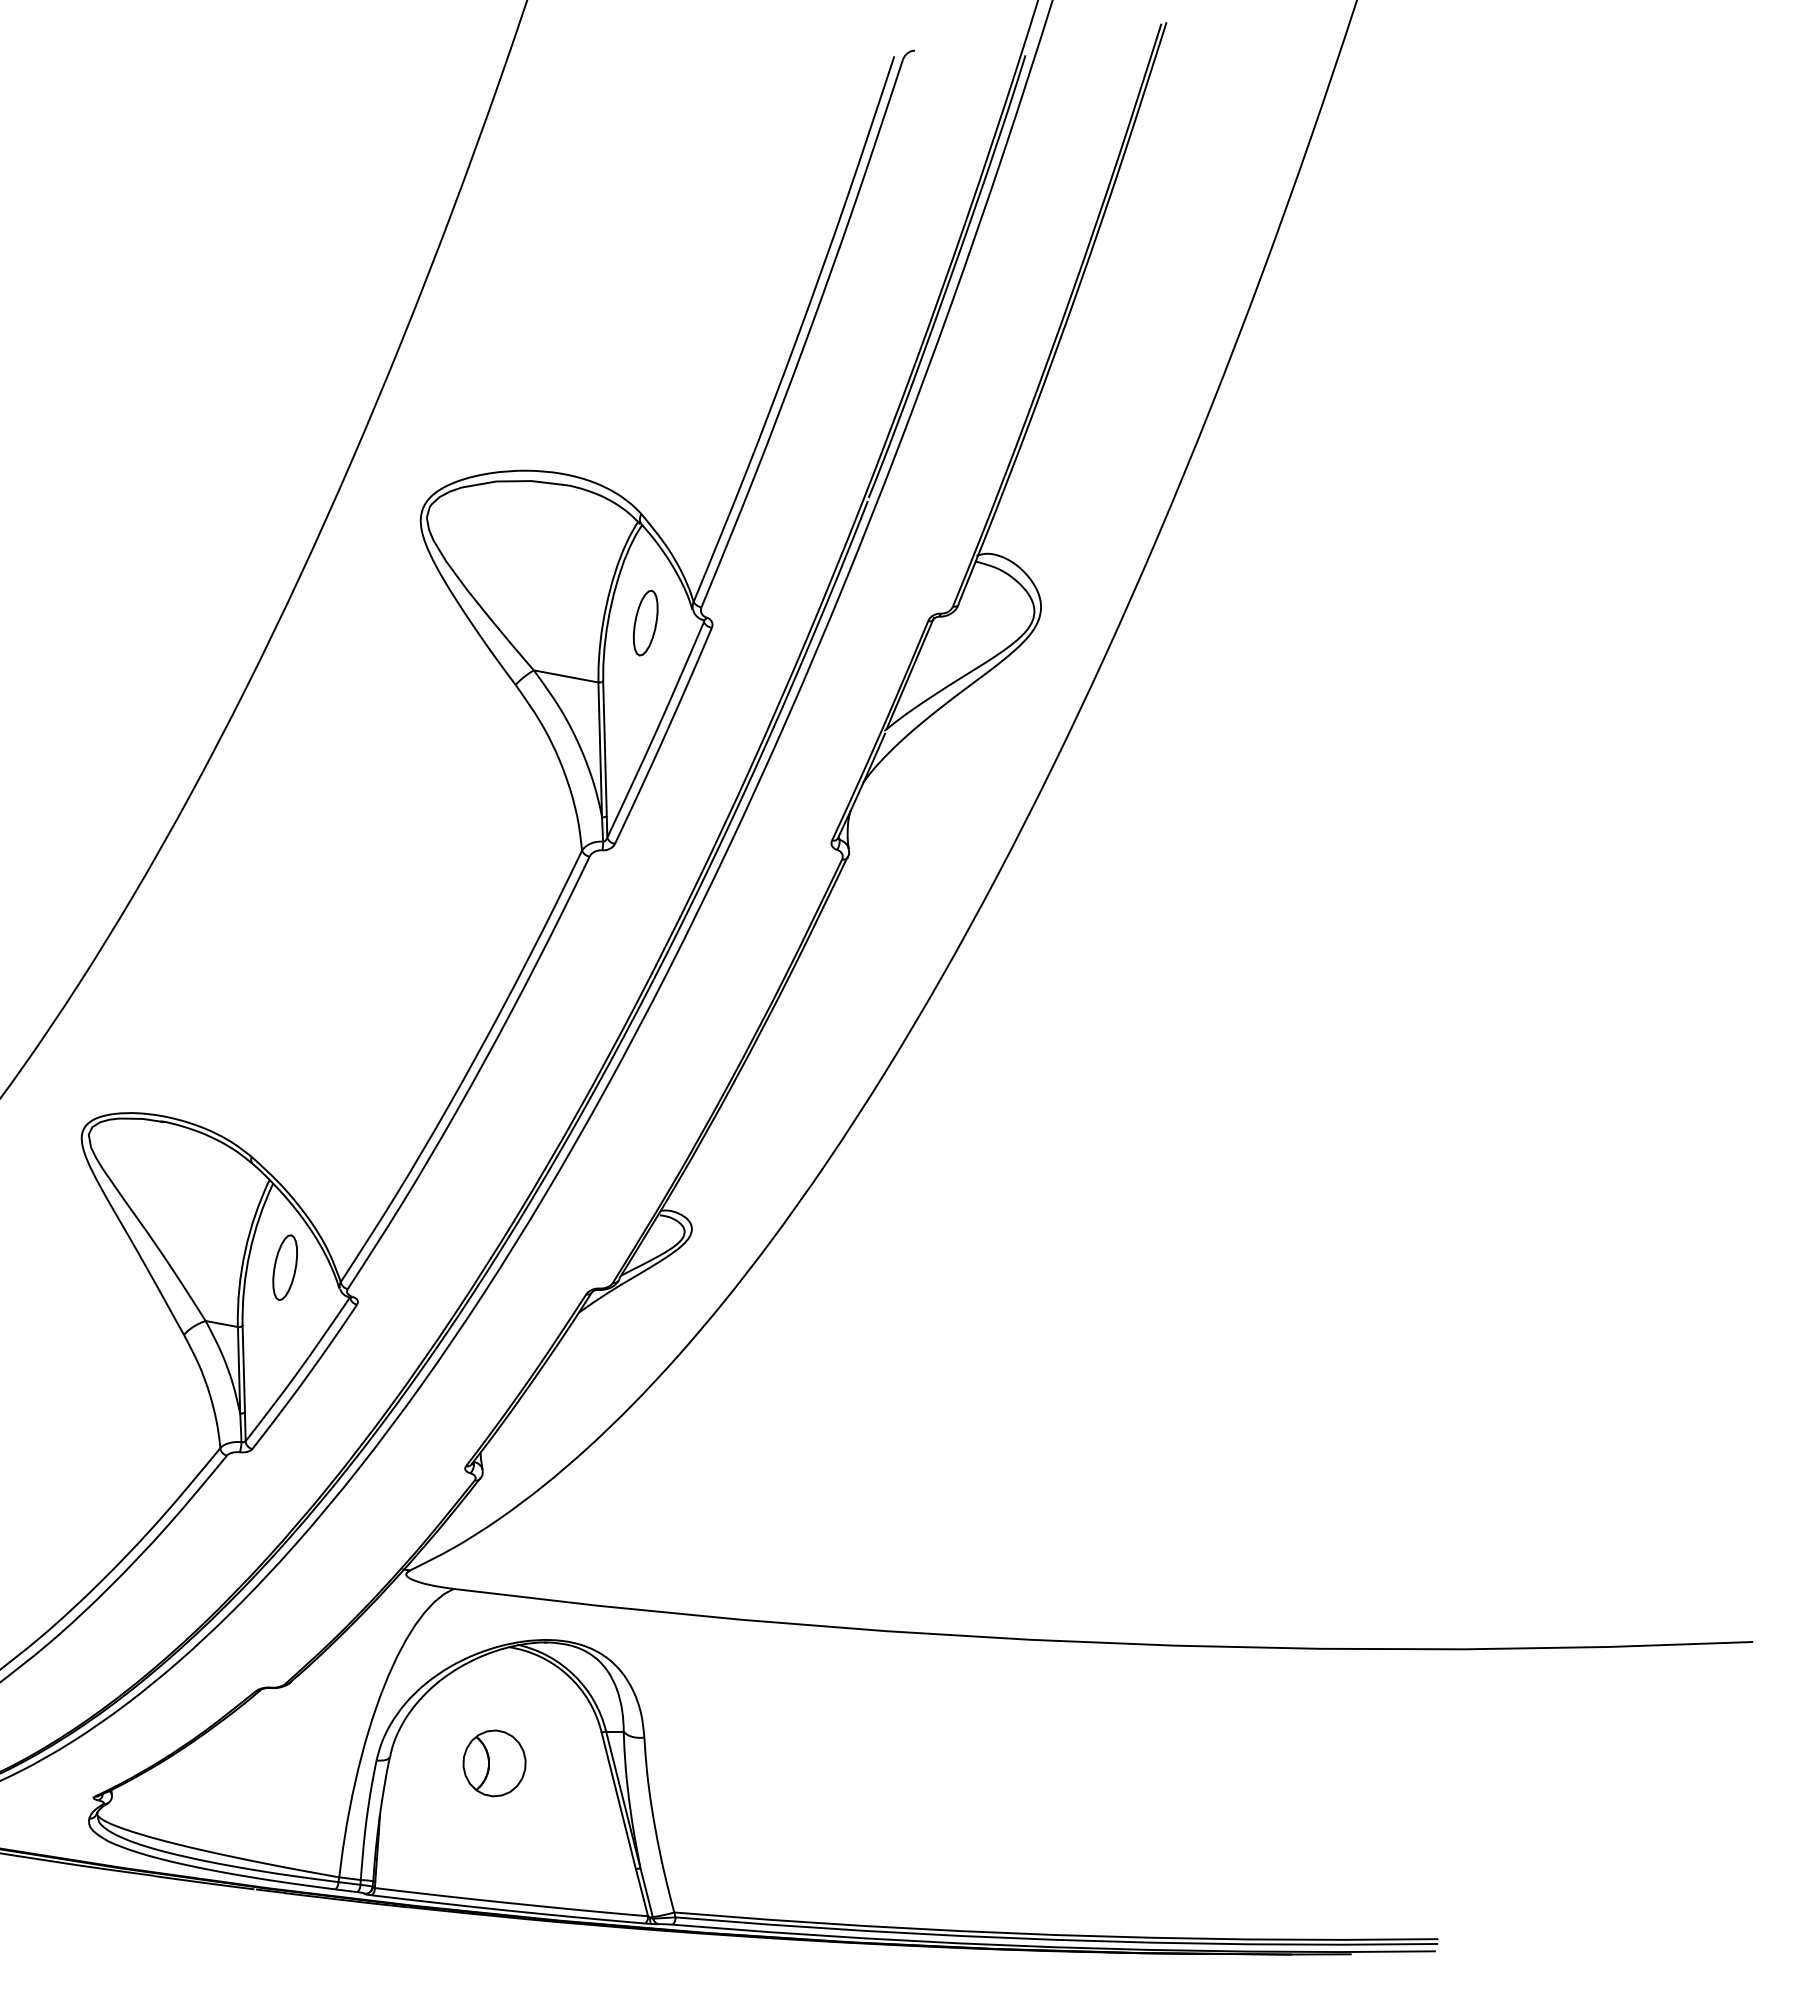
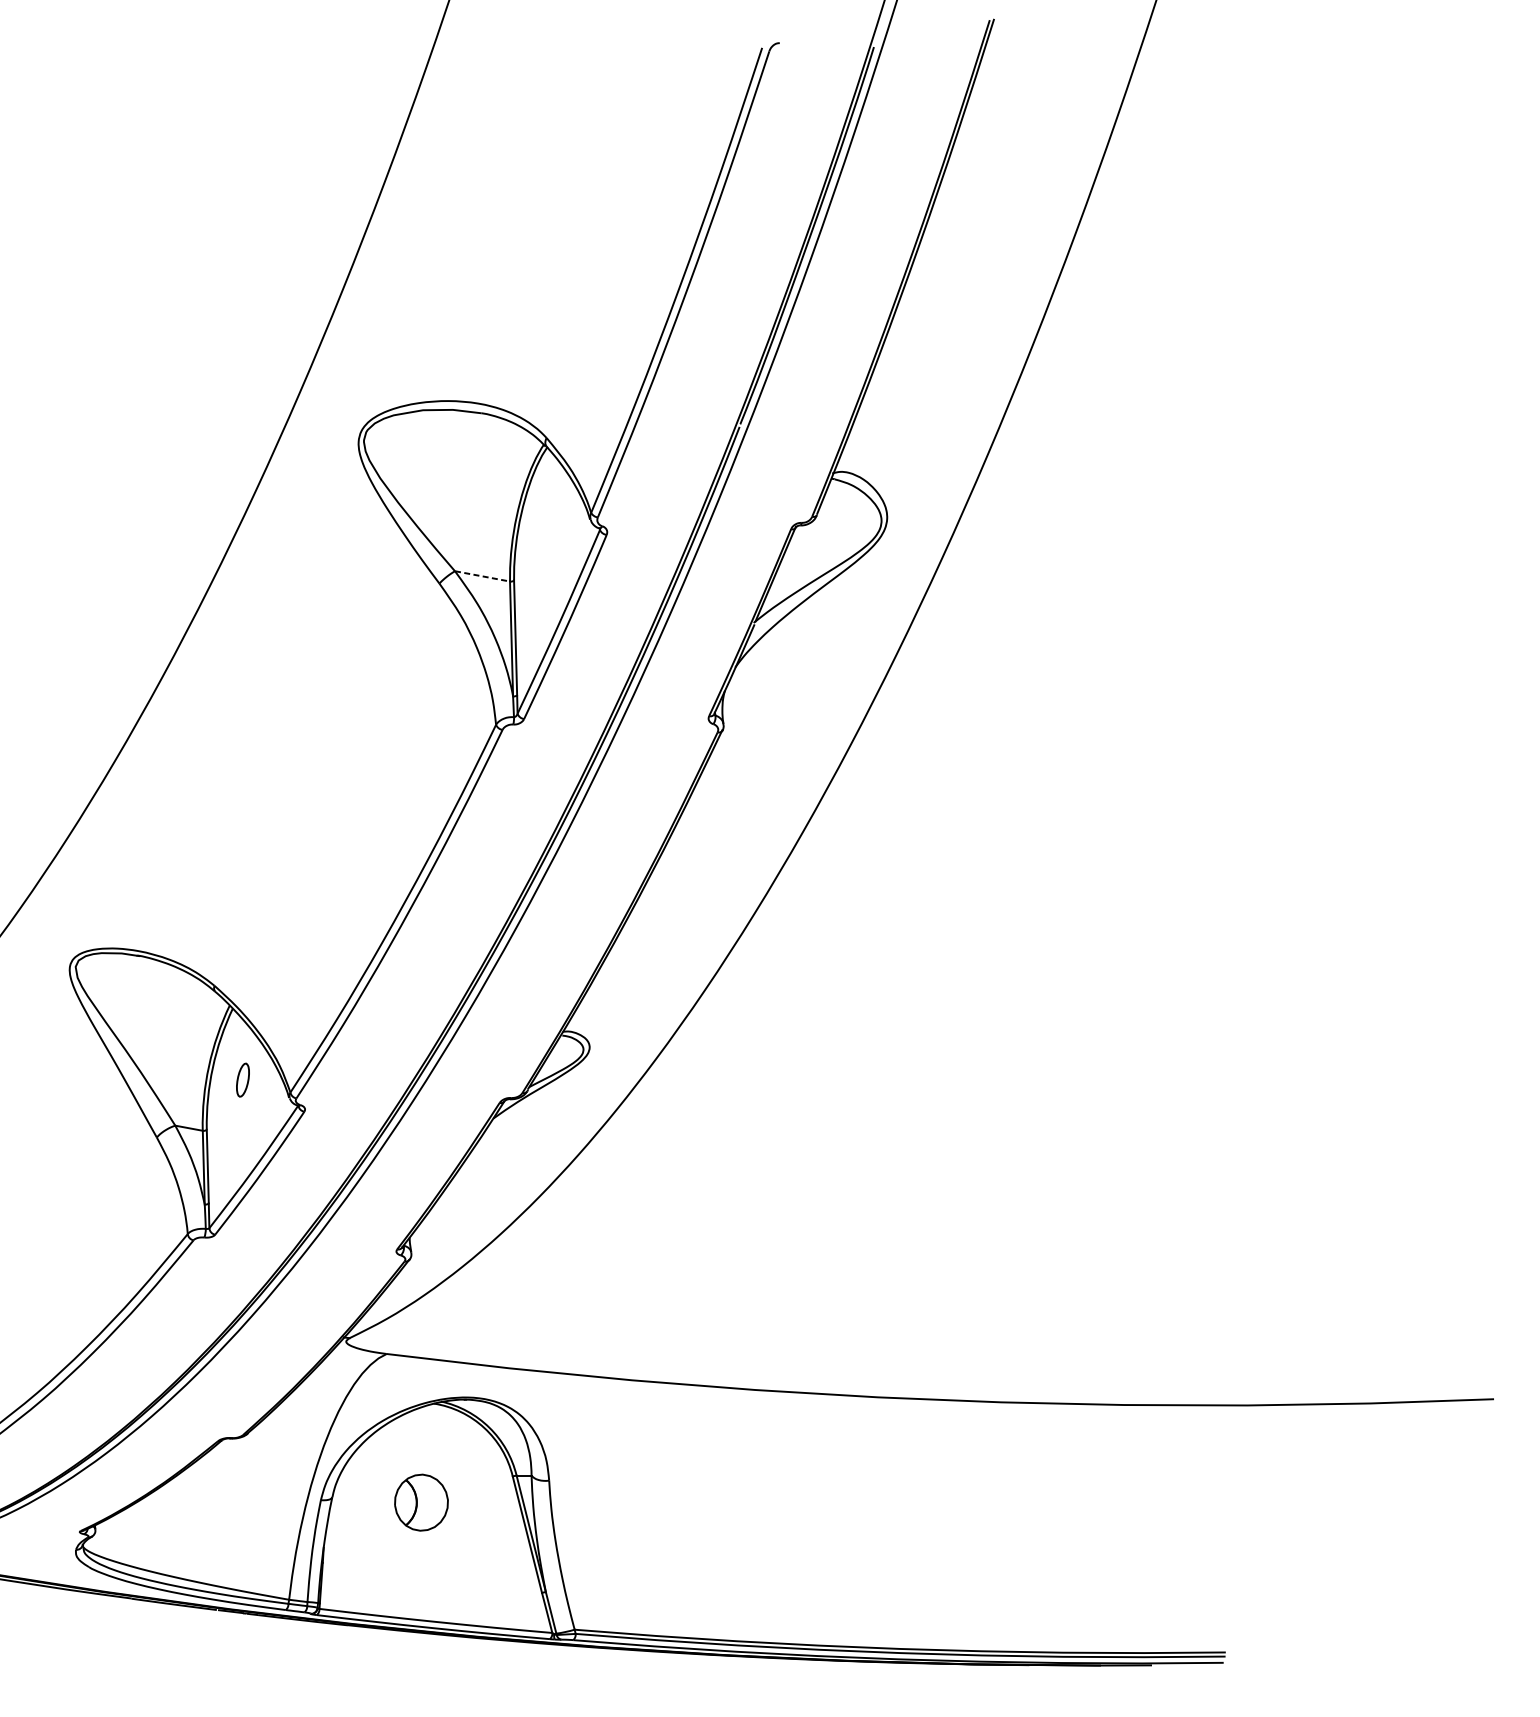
part: (645, 622) -> (550, 530), removed
line: (566, 676) -> (482, 576), solid -> dashed
part: (284, 1267) -> (242, 1080), size x0.6

